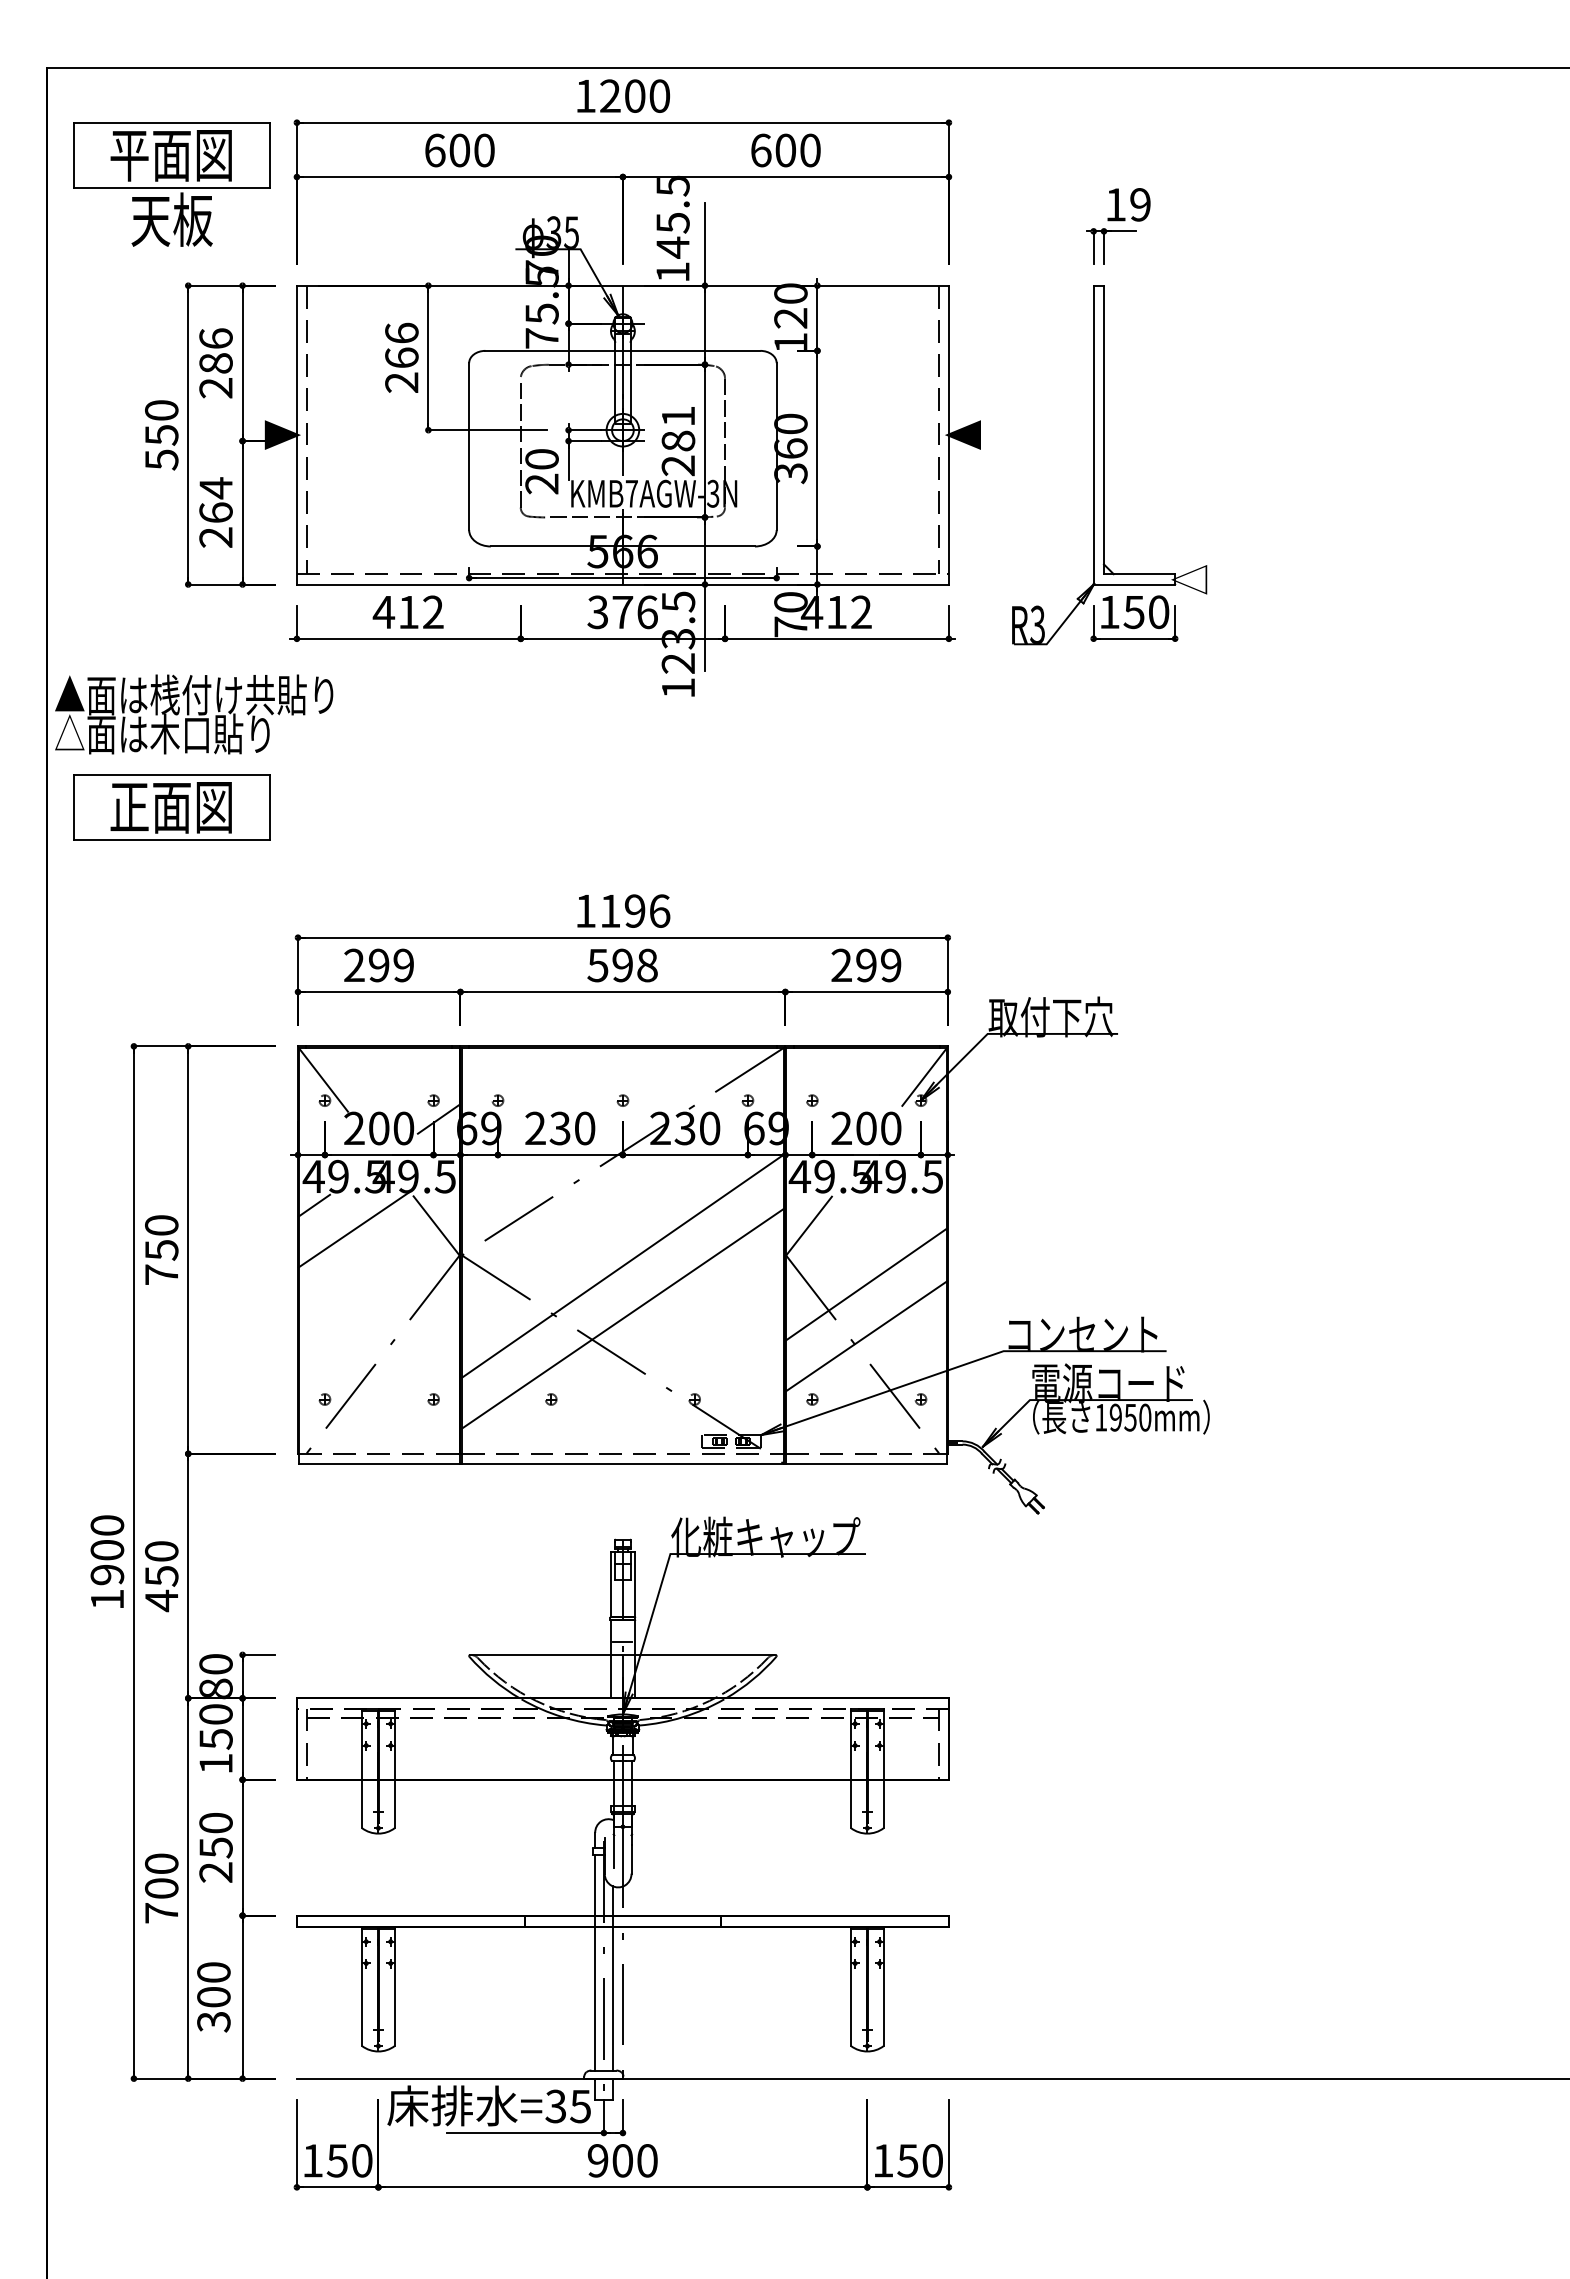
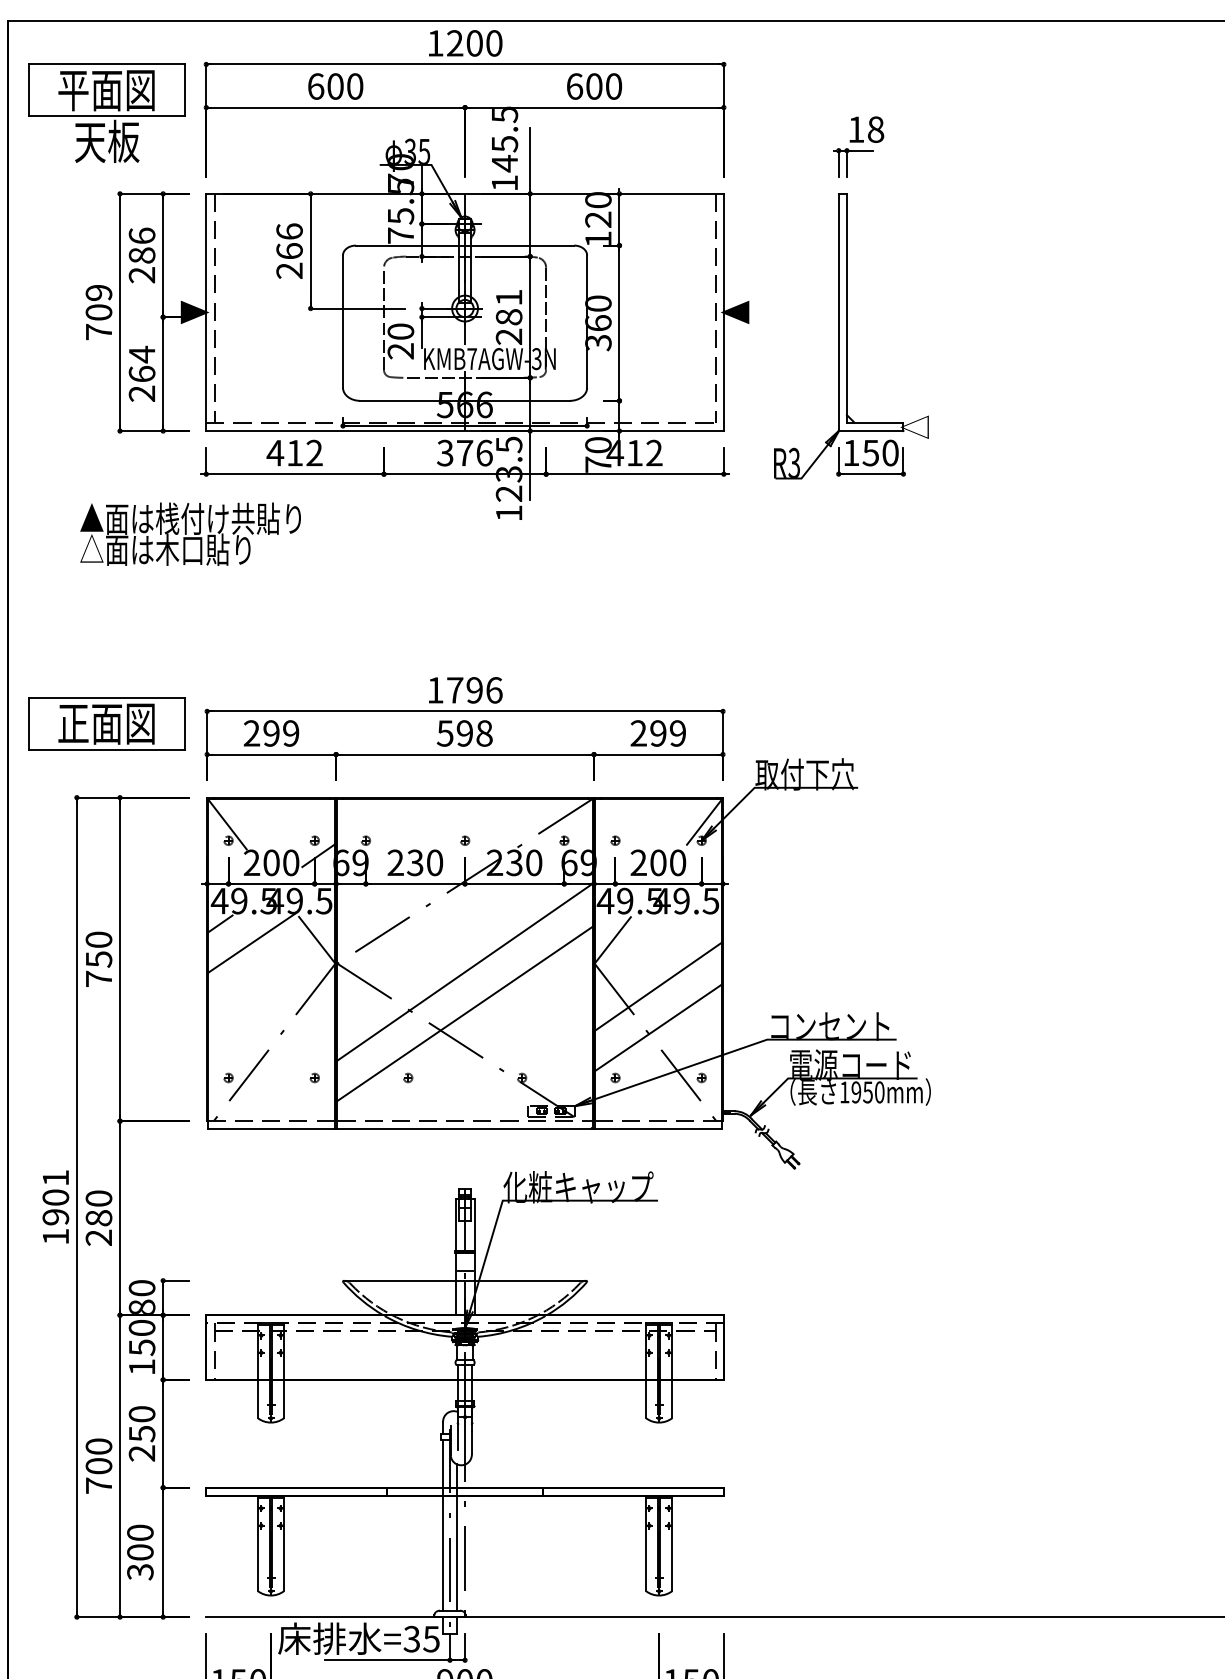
text: (1140, 204) -> (875, 129), 19 -> 18
text: (161, 435) -> (98, 312), 550 -> 709
part: (194, 714) -> (190, 534), moved
part: (171, 807) -> (106, 723), moved
text: (610, 910) -> (455, 689), 1196 -> 1796
text: (107, 1525) -> (55, 1178), 1900 -> 1901
text: (161, 1588) -> (98, 1228), 450 -> 280

